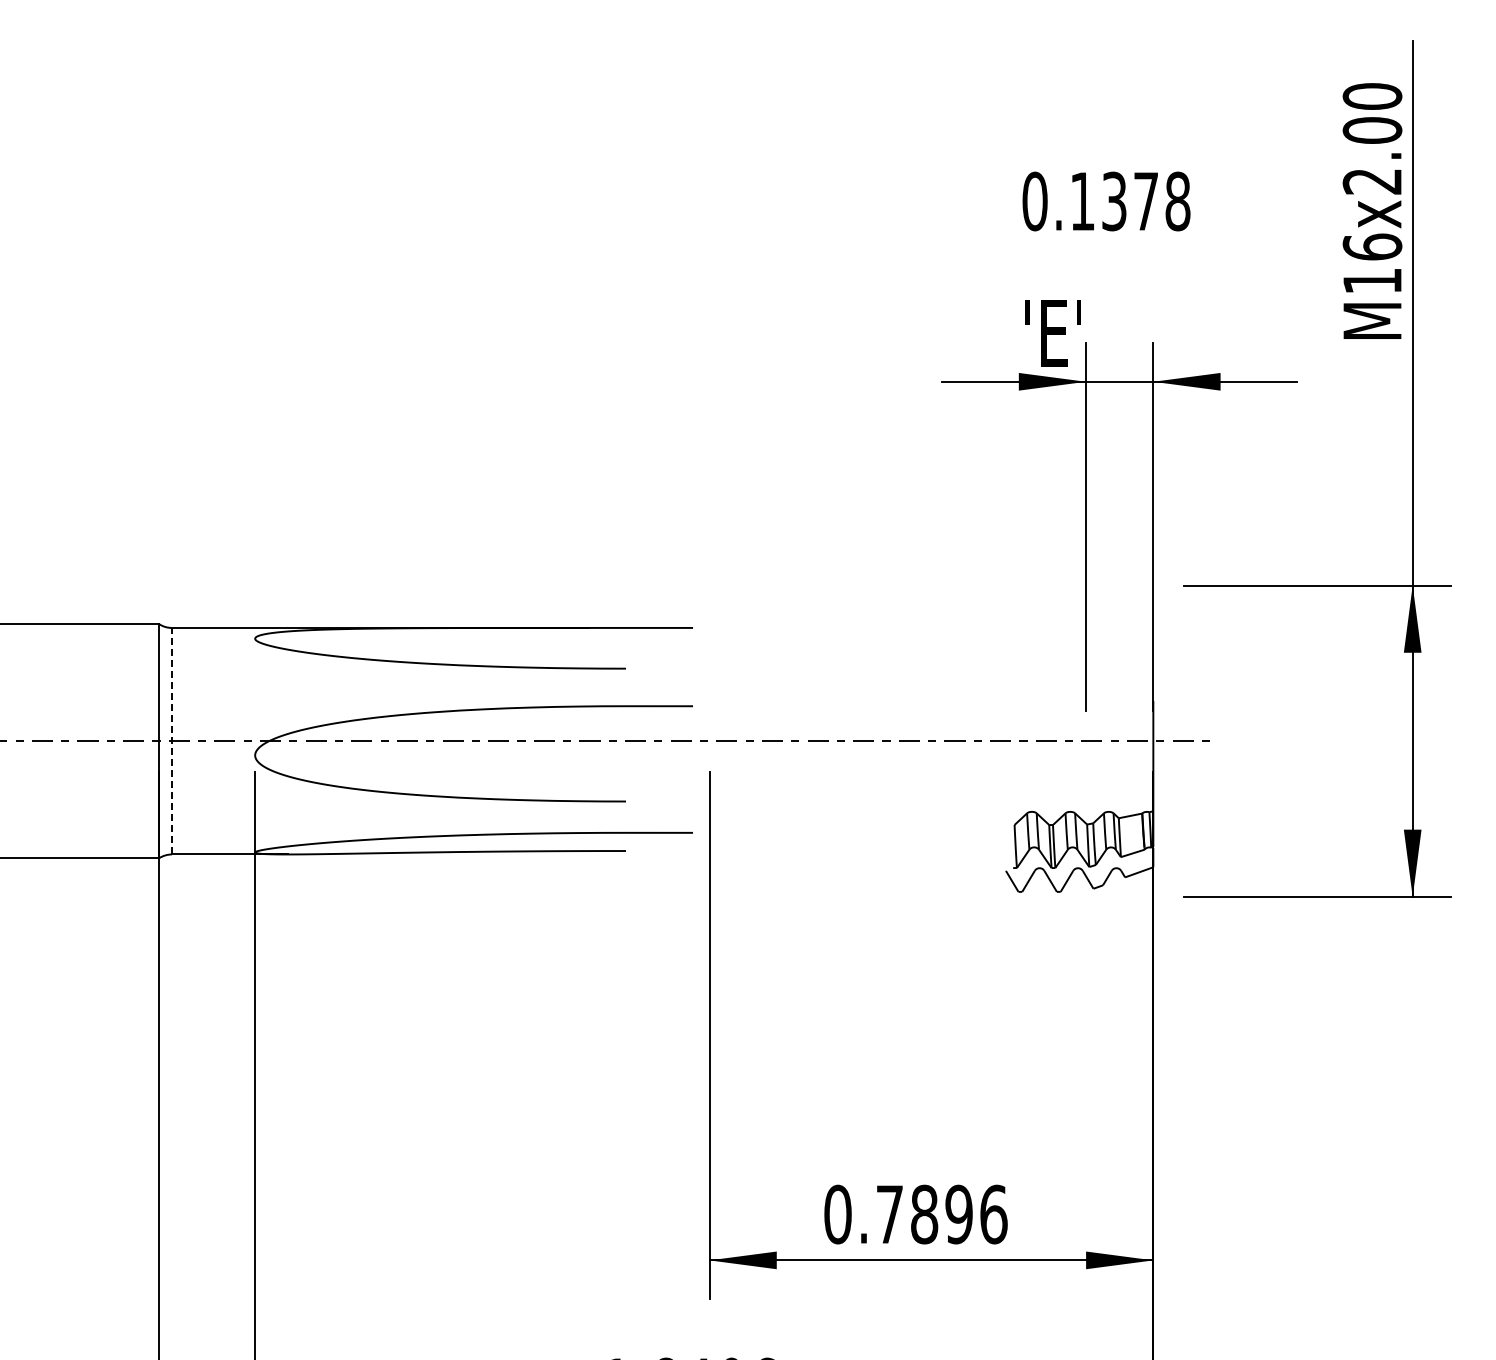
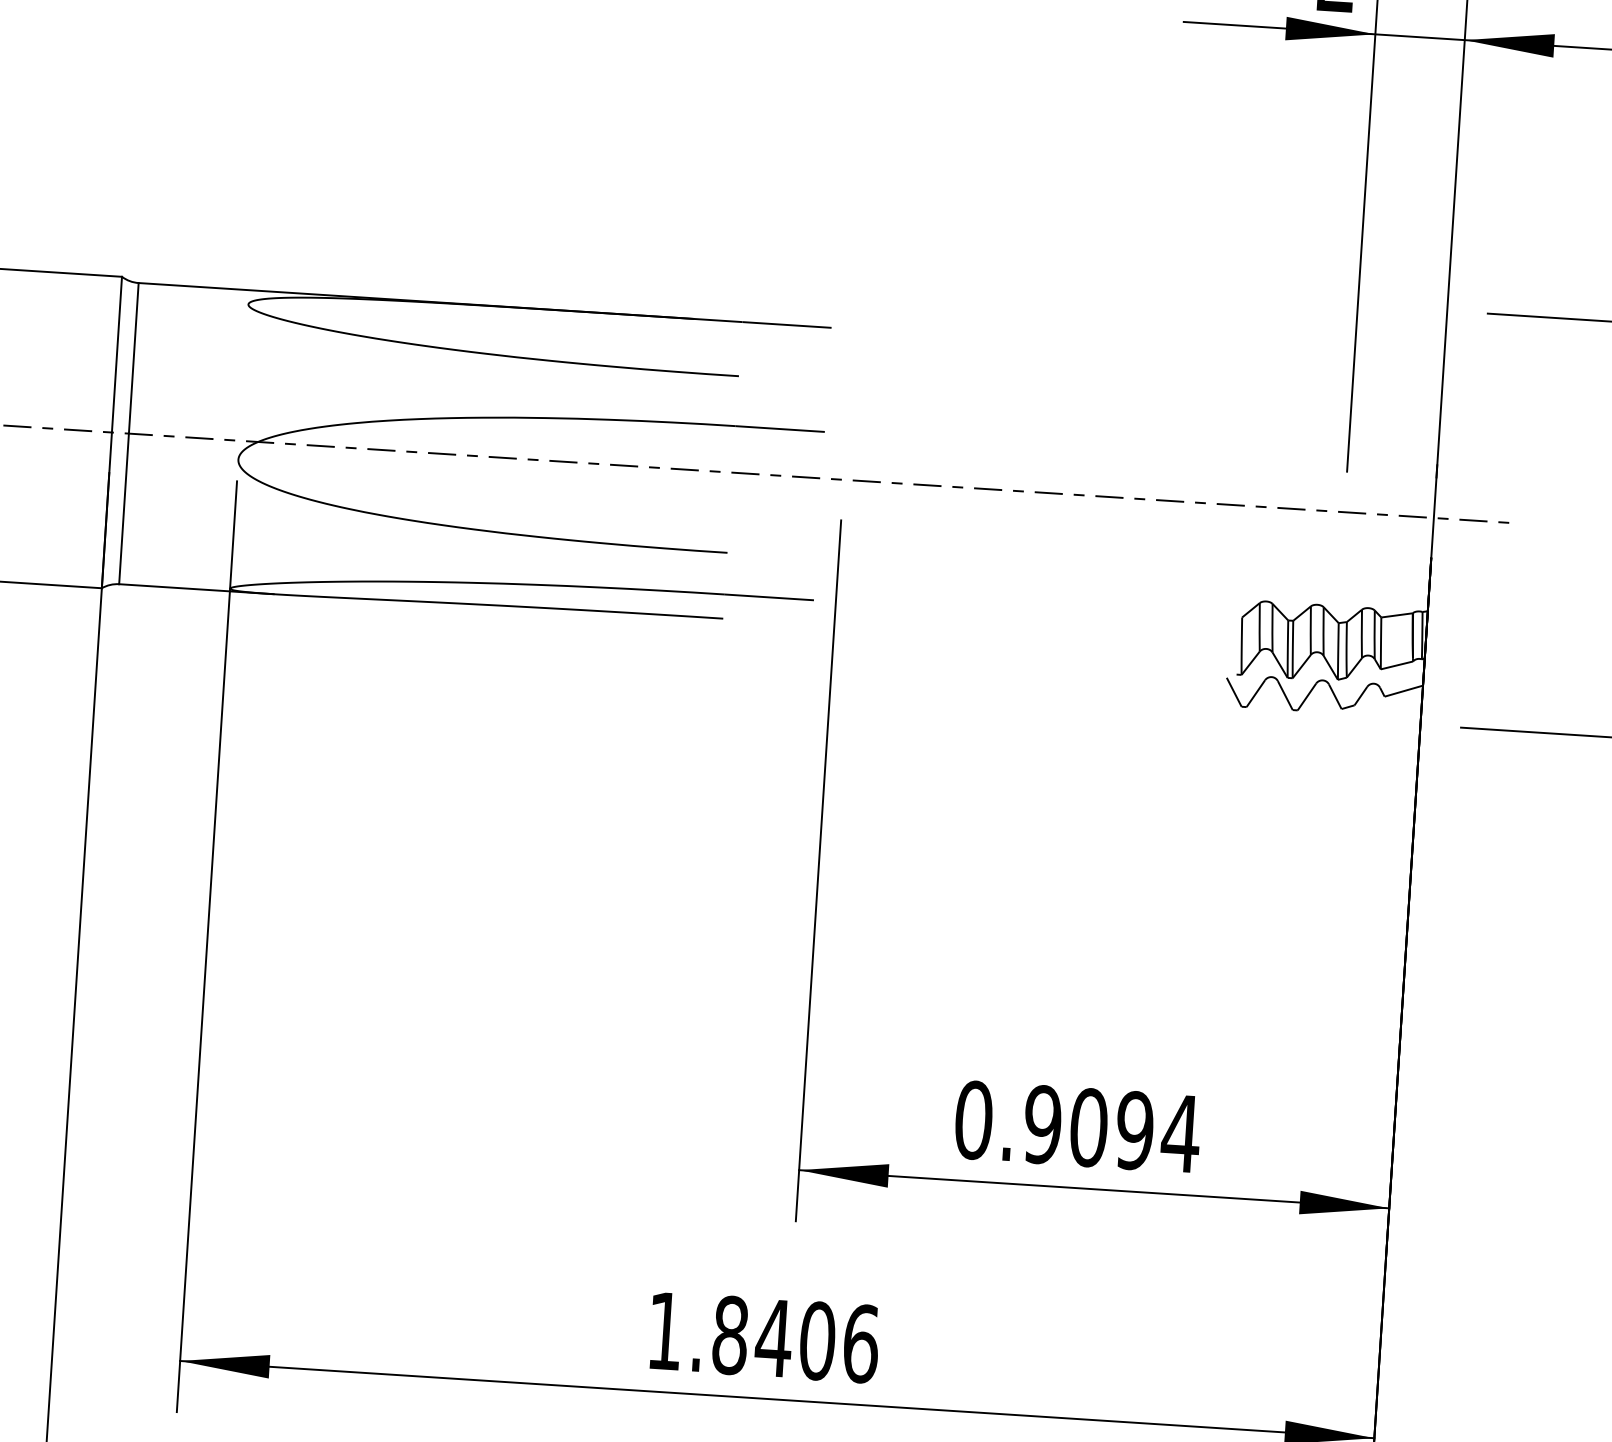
line: (171, 740) -> (128, 432), dashed -> solid
text: (942, 1214) -> (1112, 1129), 0.7896 -> 0.9094

